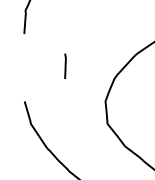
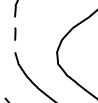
line: (65, 65) -> (15, 33), moved

